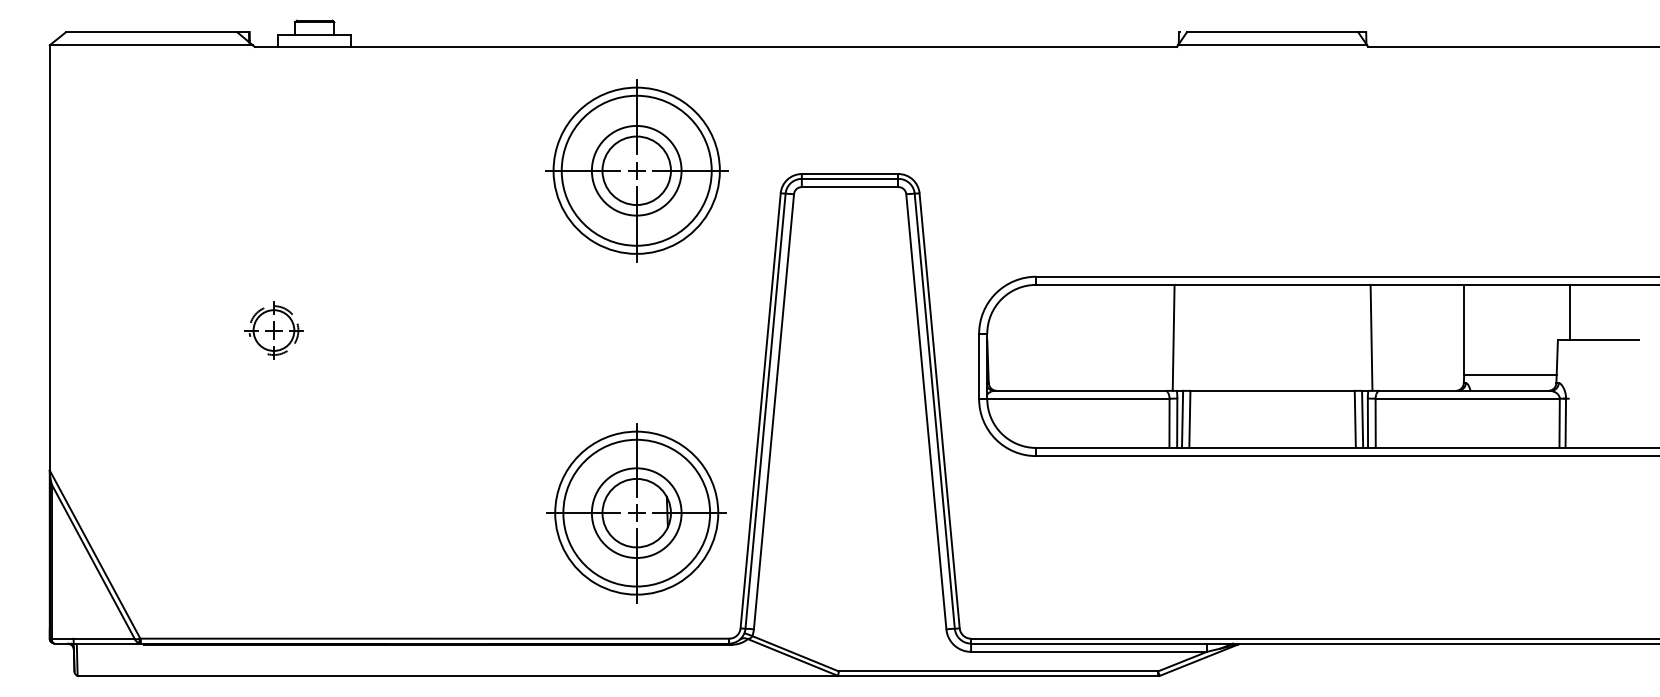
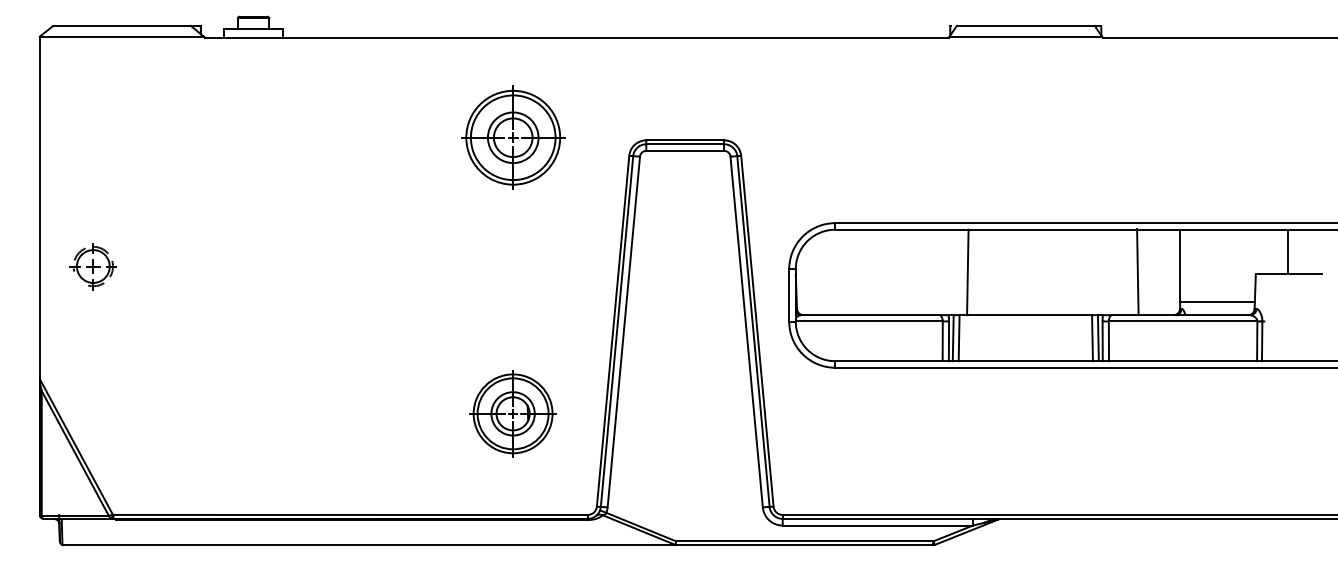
part: (636, 170) -> (513, 137), size x0.7
line: (1570, 312) -> (1288, 251), moved
part: (273, 330) -> (92, 266), moved
line: (1173, 337) -> (967, 272), moved
line: (1371, 337) -> (1137, 271), moved
part: (636, 513) -> (513, 414), size x0.6

